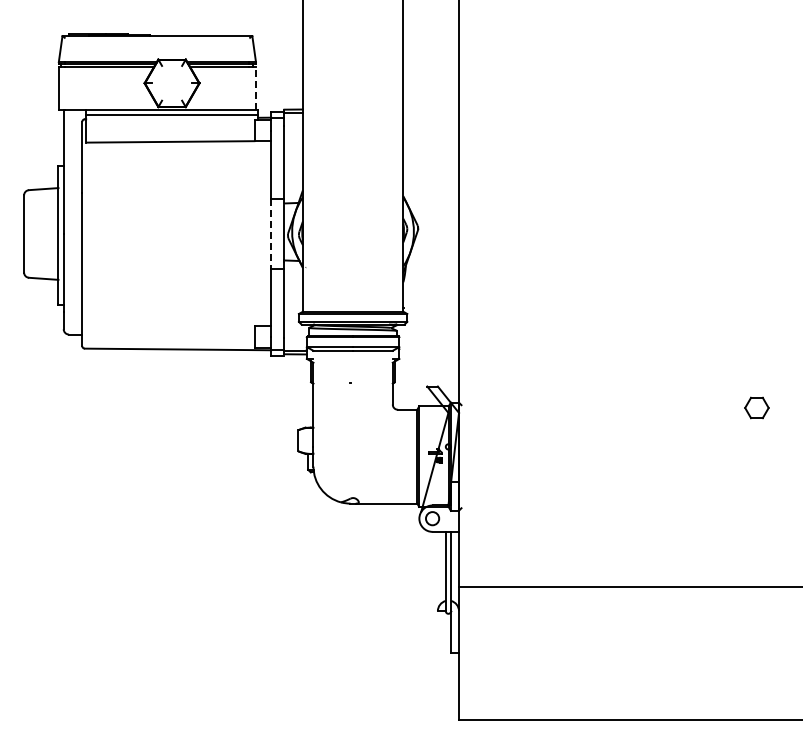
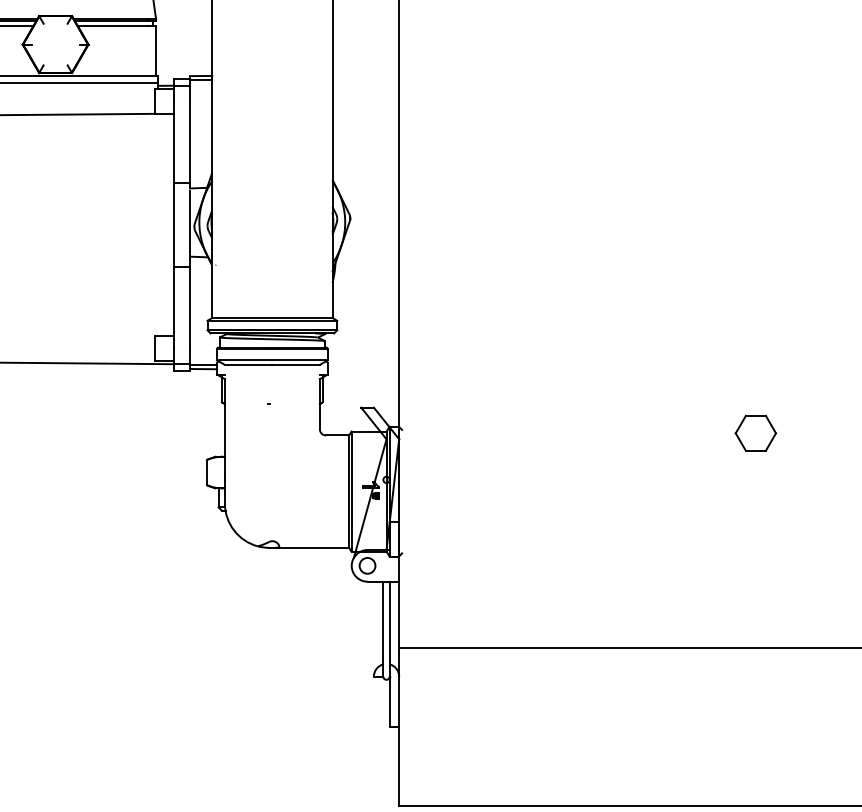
line: (256, 88) -> (156, 50), dashed -> solid
line: (271, 234) -> (174, 225), dashed -> solid
part: (756, 407) -> (755, 432), size x1.43

